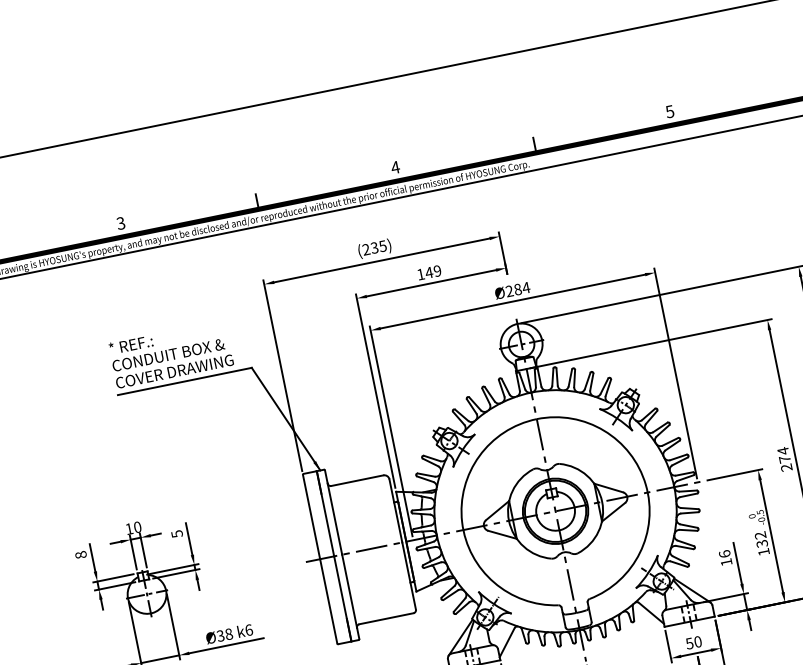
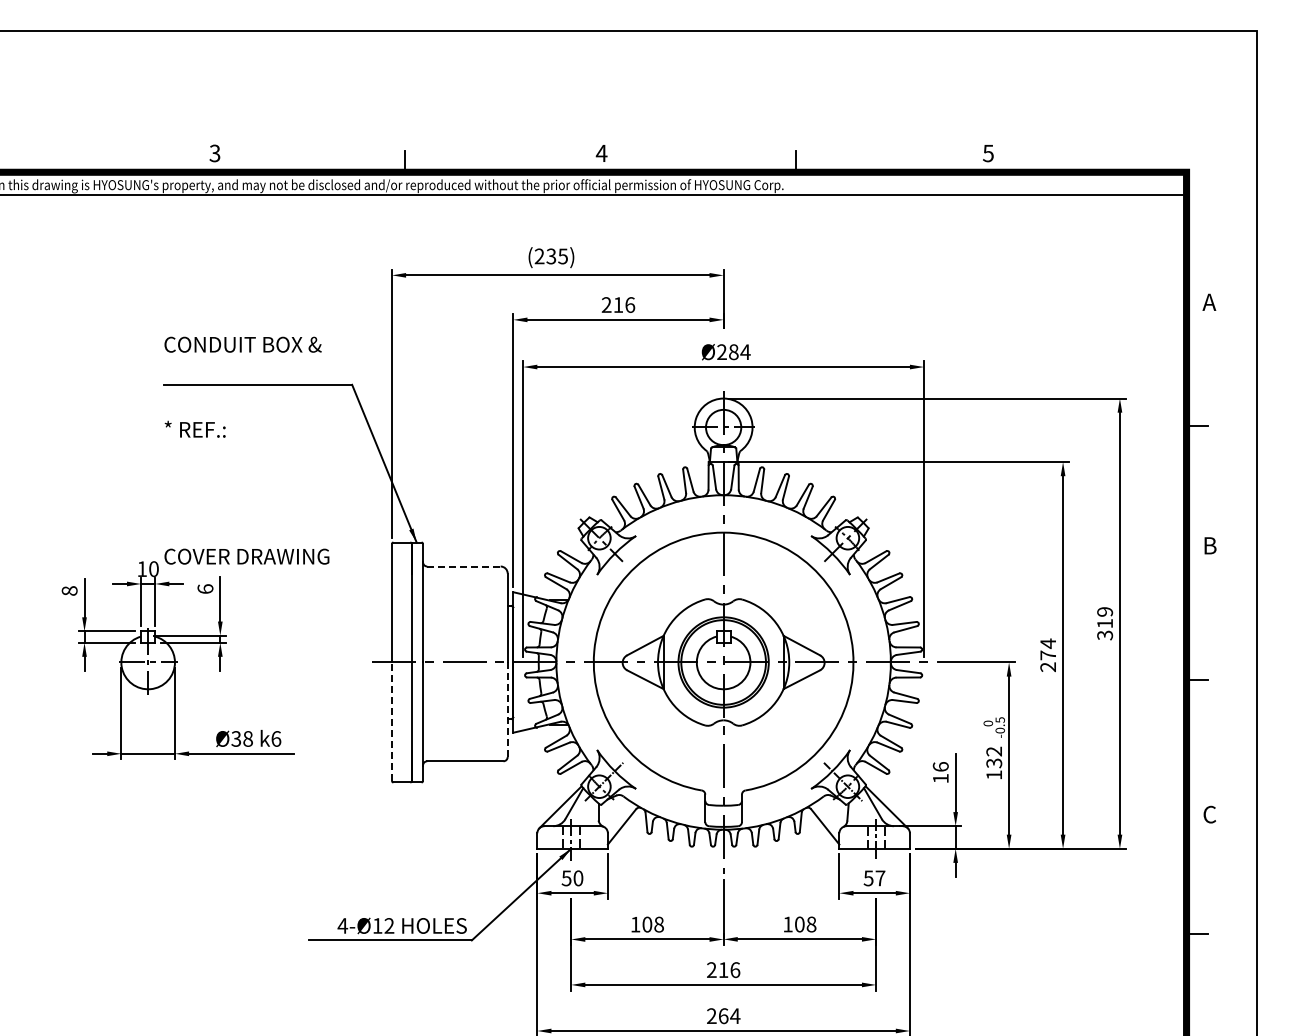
text: (429, 272) -> (618, 304), 149 -> 216
text: (130, 344) -> (194, 428), moved
text: (174, 371) -> (246, 556), moved
line: (357, 480) -> (463, 566), solid -> dashed
text: (177, 534) -> (205, 589), 5 -> 6
line: (408, 575) -> (507, 709), solid -> dashed
line: (328, 601) -> (391, 721), solid -> dashed
text: (698, 641) -> (880, 878), 50 -> 57

